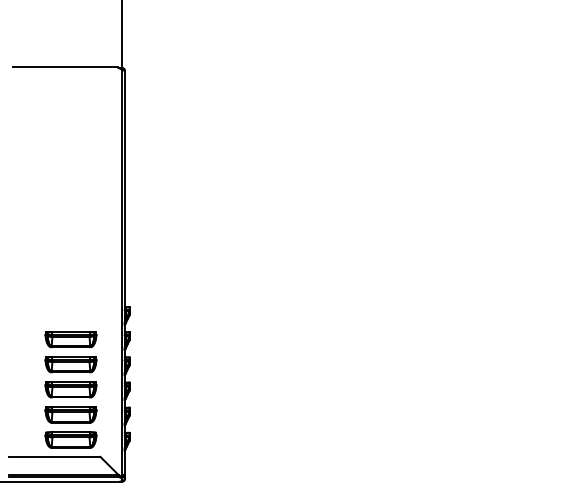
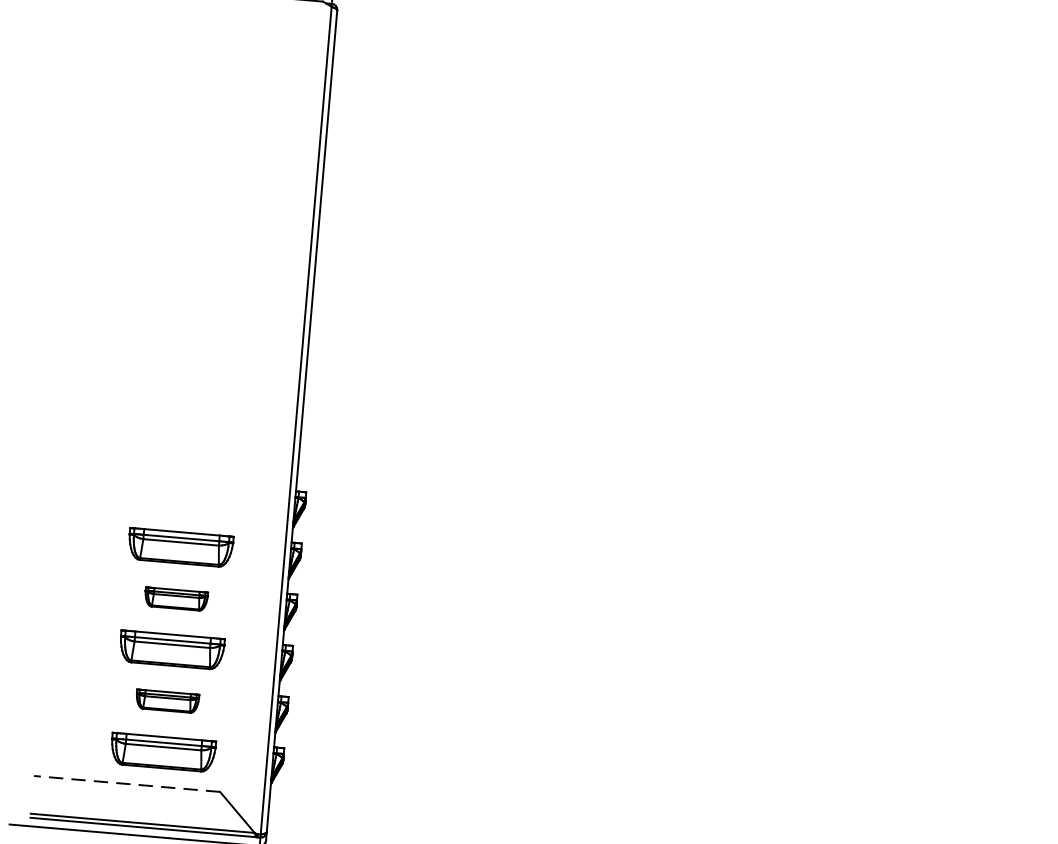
part: (70, 364) -> (175, 598), size x0.6
part: (70, 414) -> (166, 700), size x0.6
line: (54, 456) -> (126, 783), solid -> dashed

